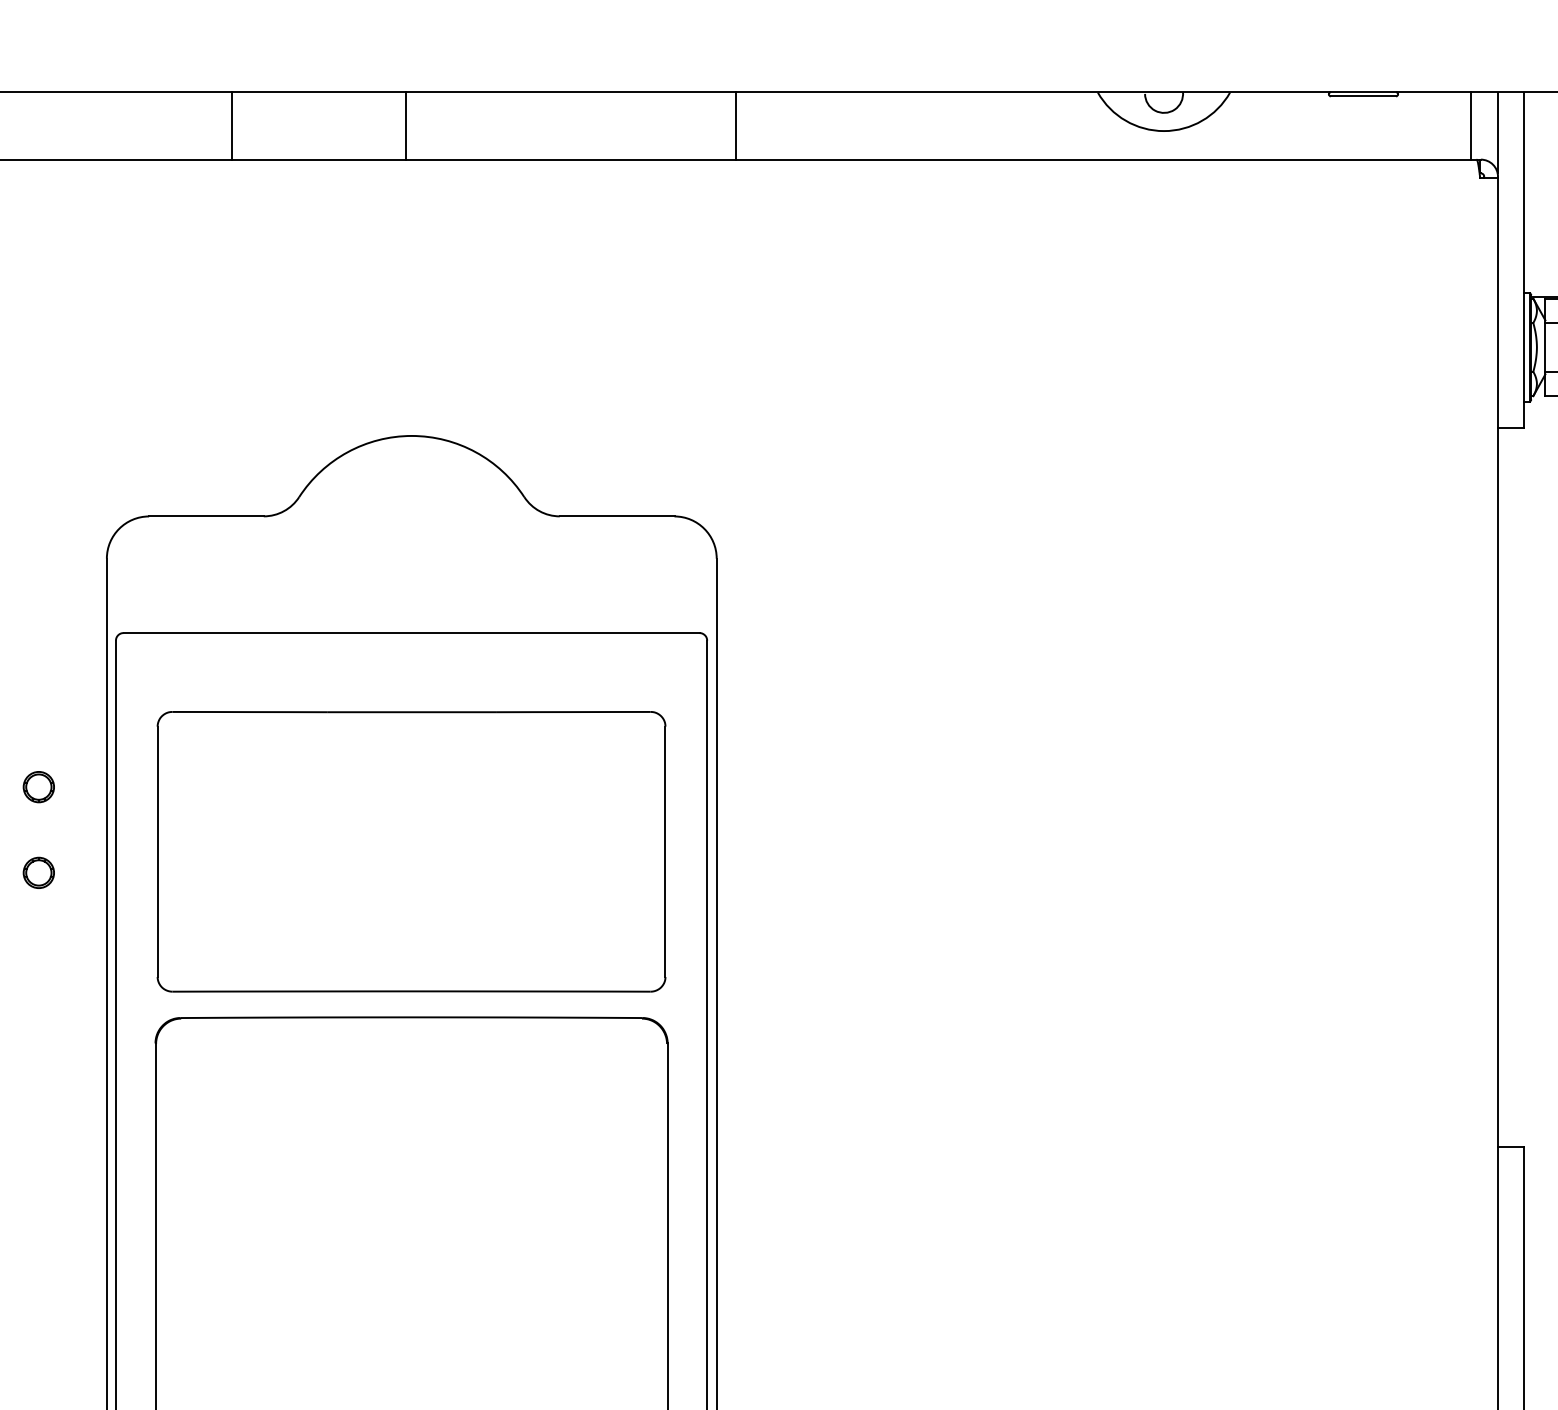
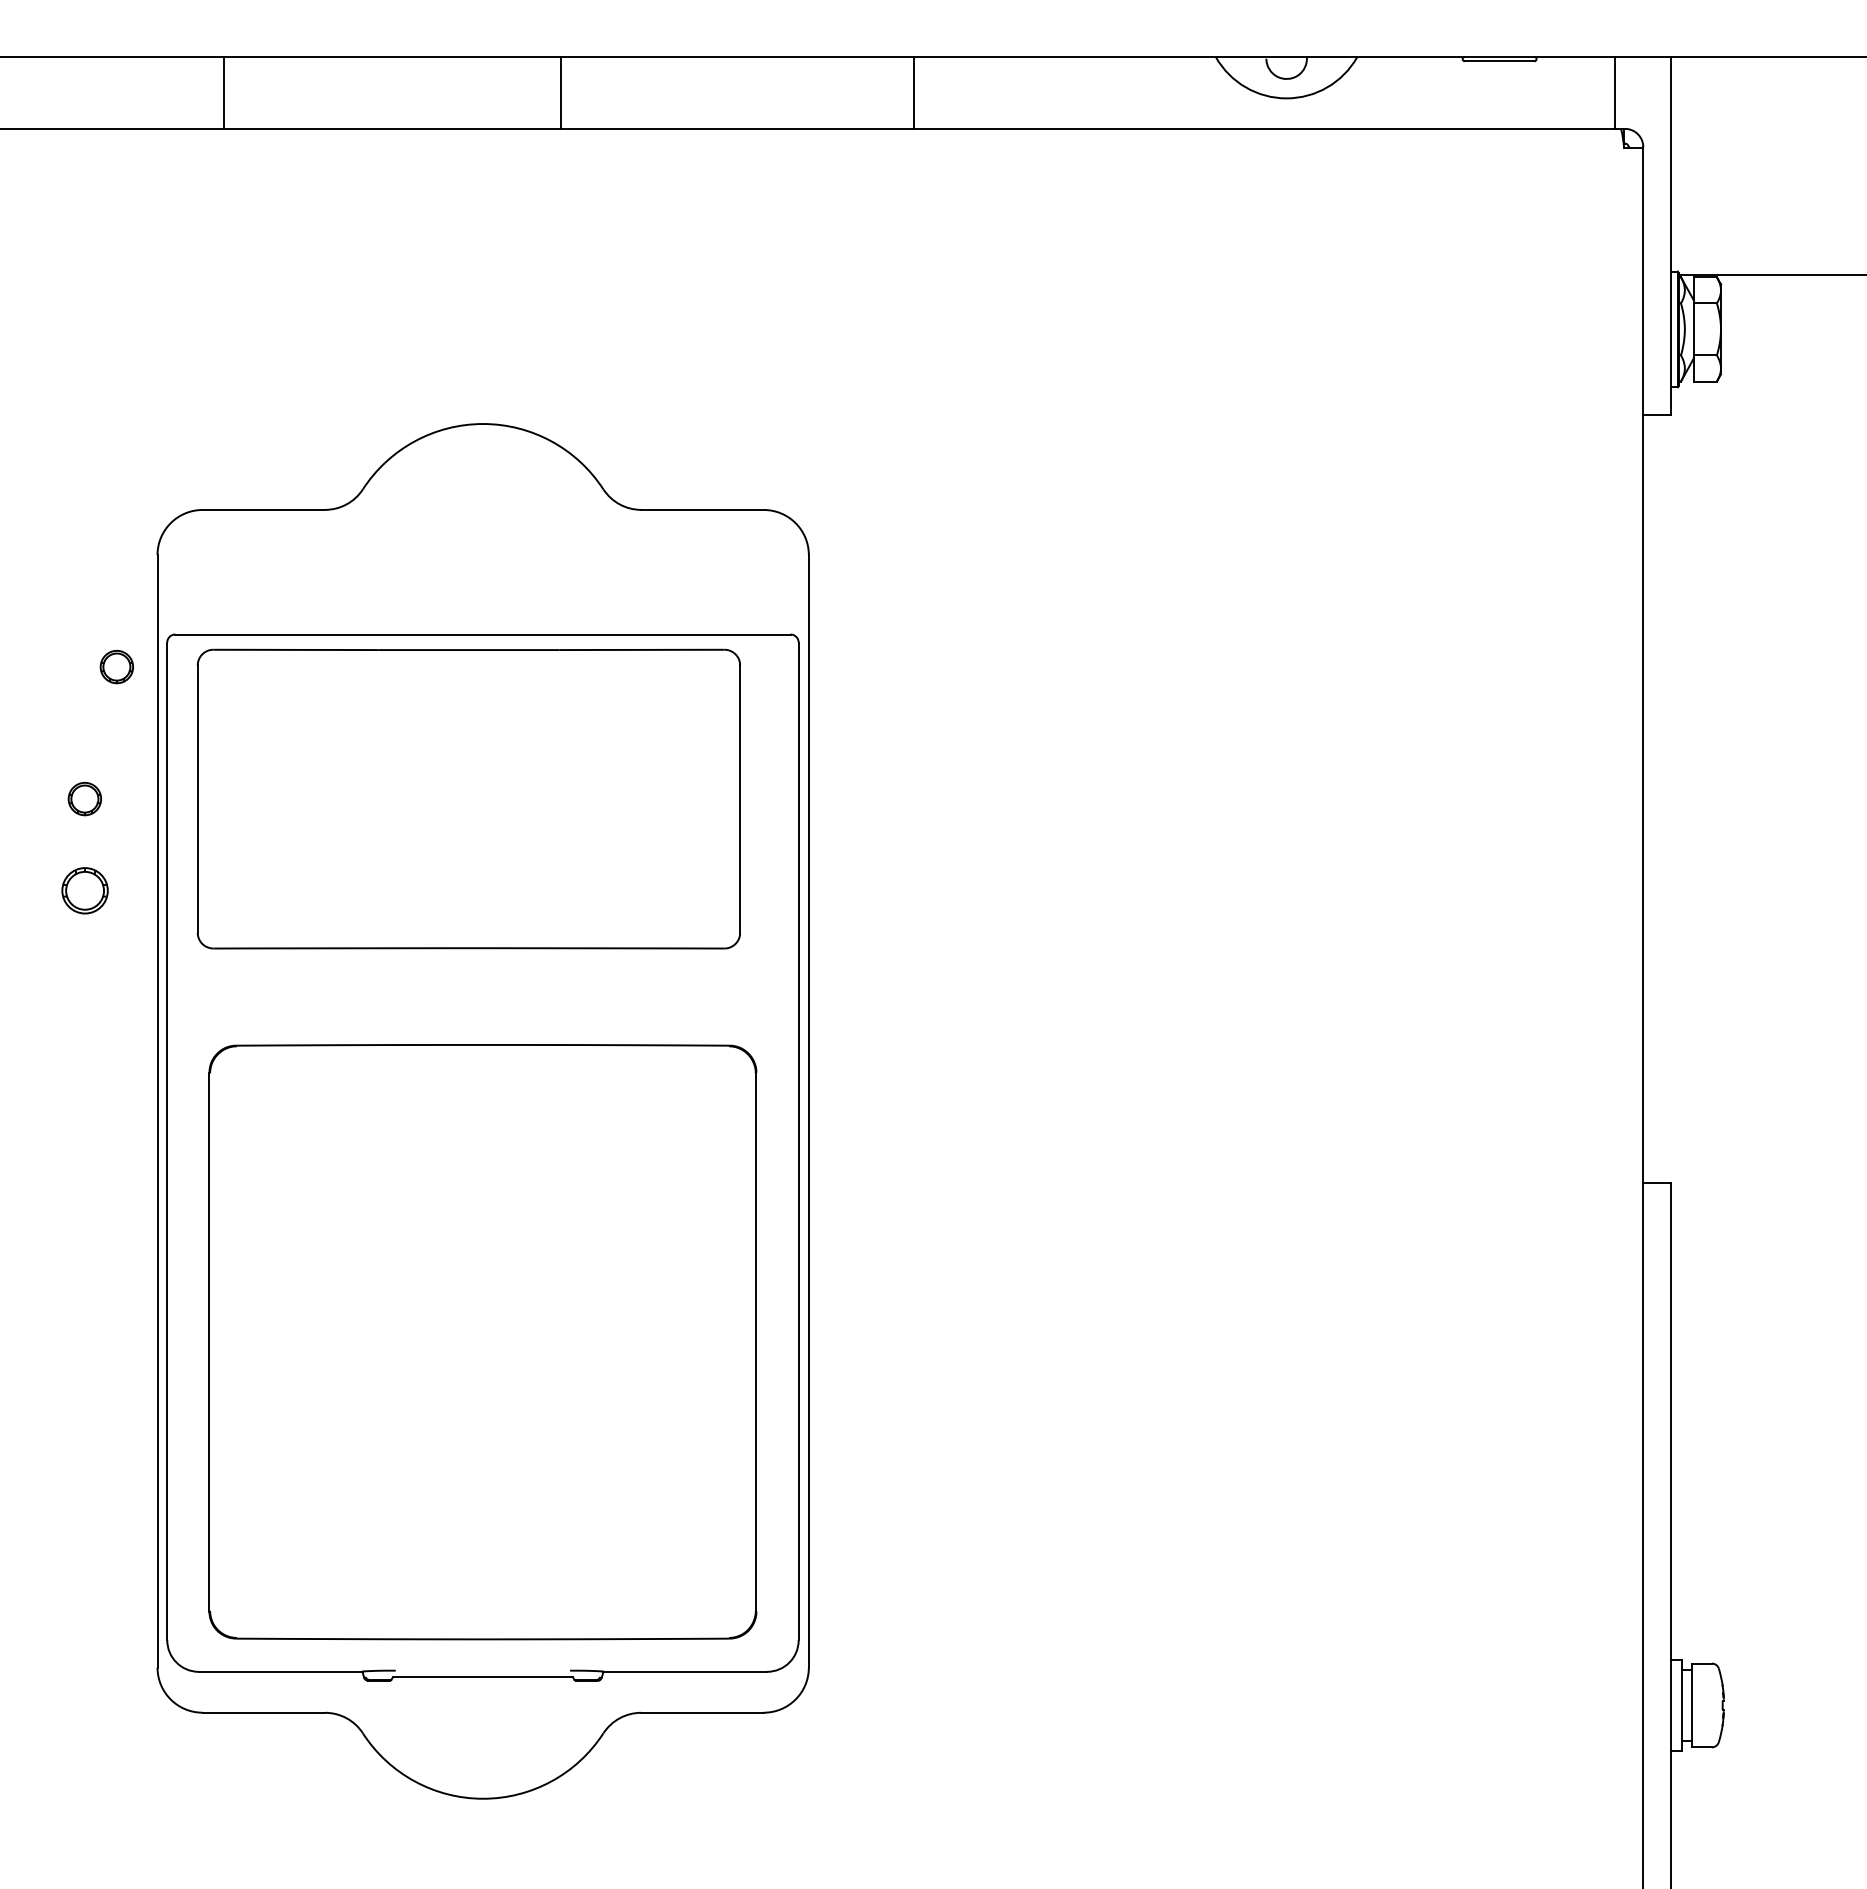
line: (232, 125) -> (224, 92), moved
line: (405, 125) -> (560, 92), moved
line: (735, 125) -> (913, 92), moved
line: (1497, 133) -> (1642, 100), removed
part: (68, 663) -> (116, 667), added
part: (411, 851) -> (468, 798), moved
part: (38, 872) -> (84, 890), size x1.4

